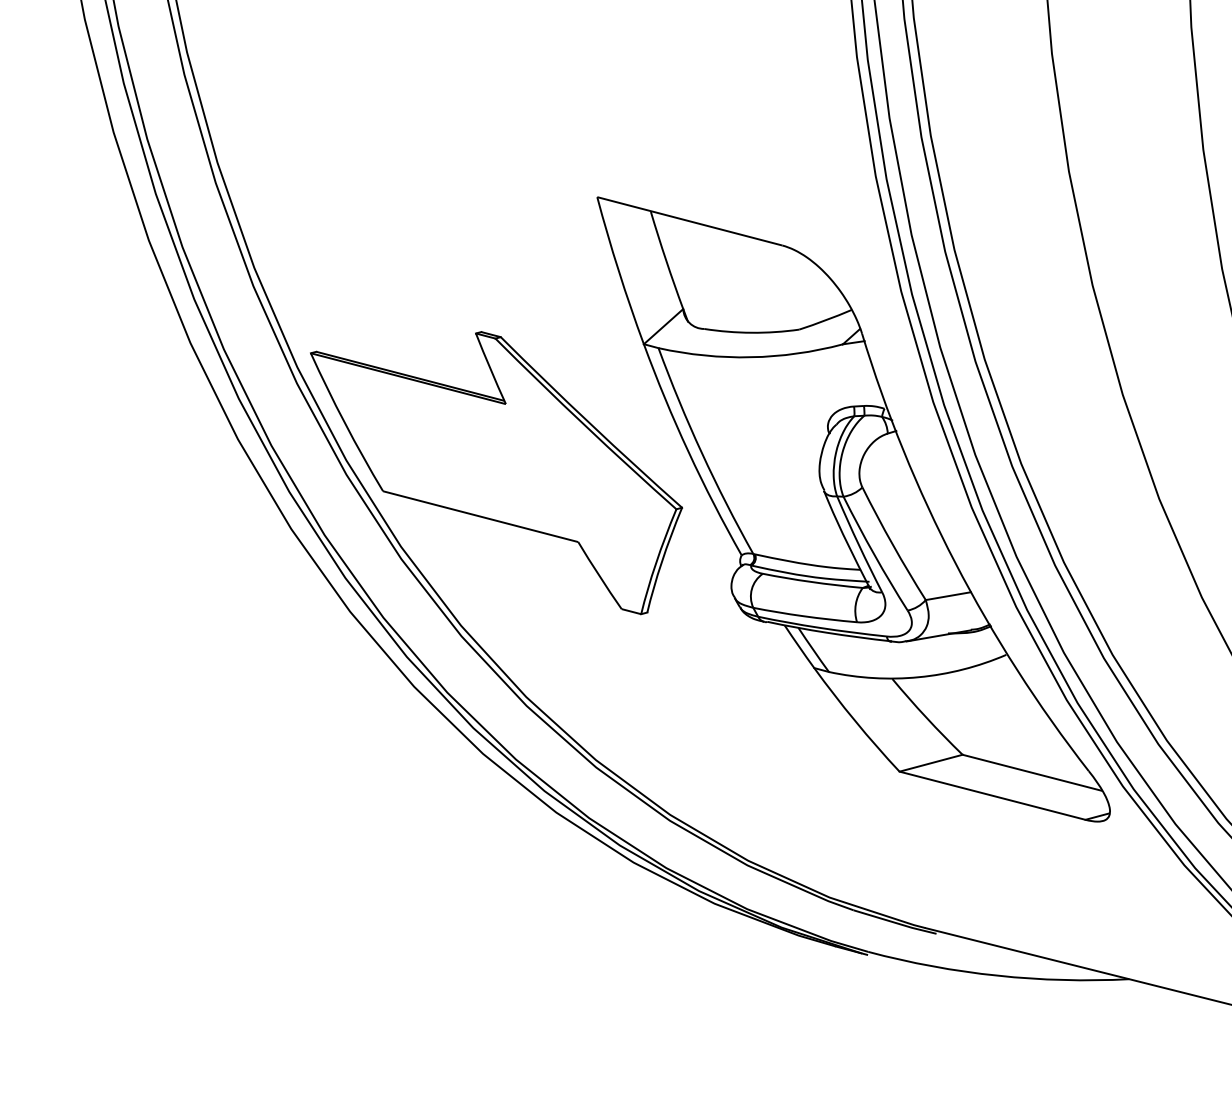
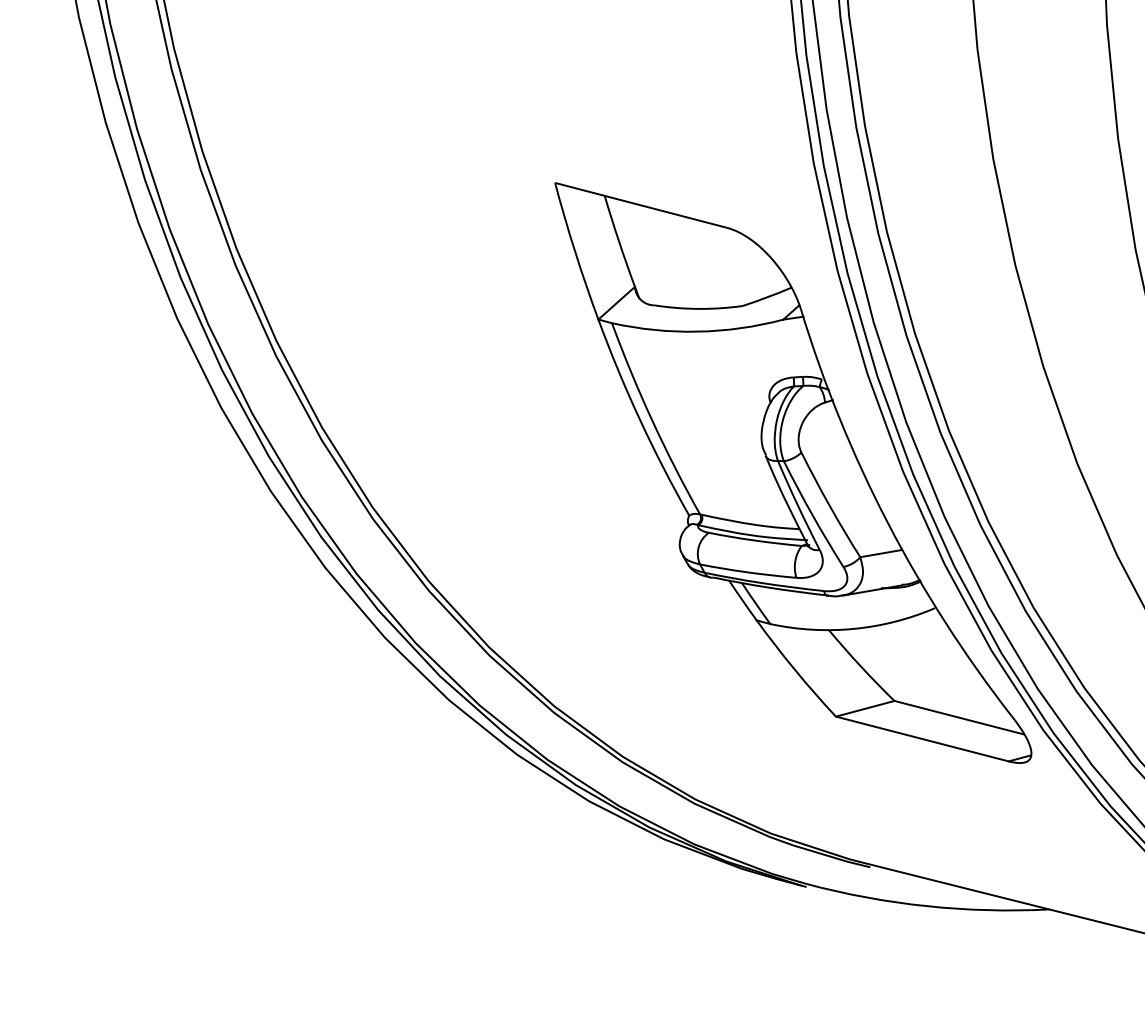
part: (496, 473) -> (461, 439), removed

